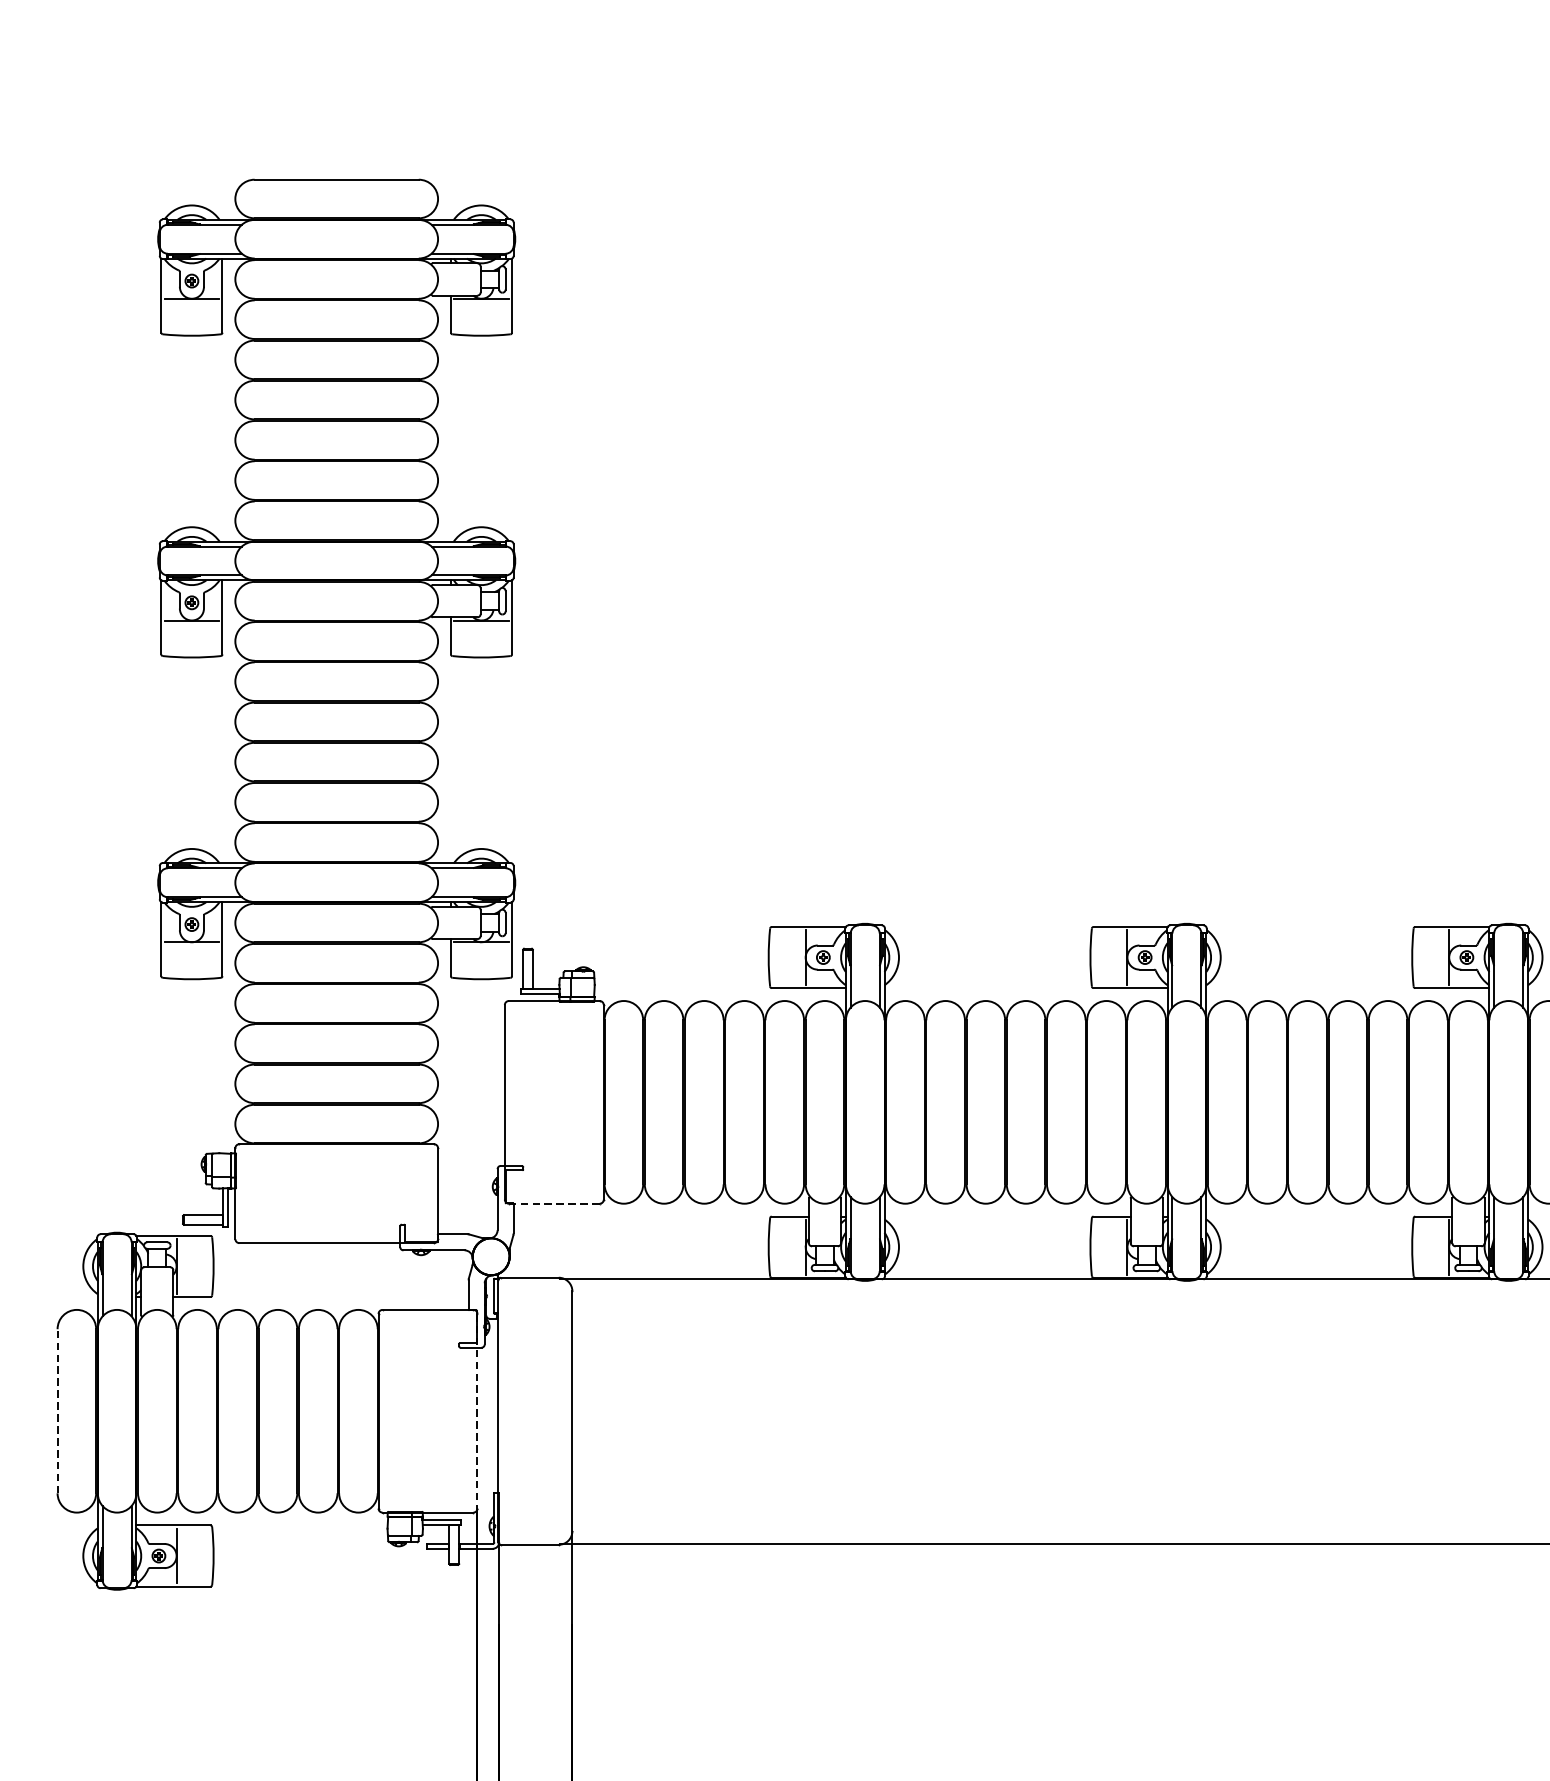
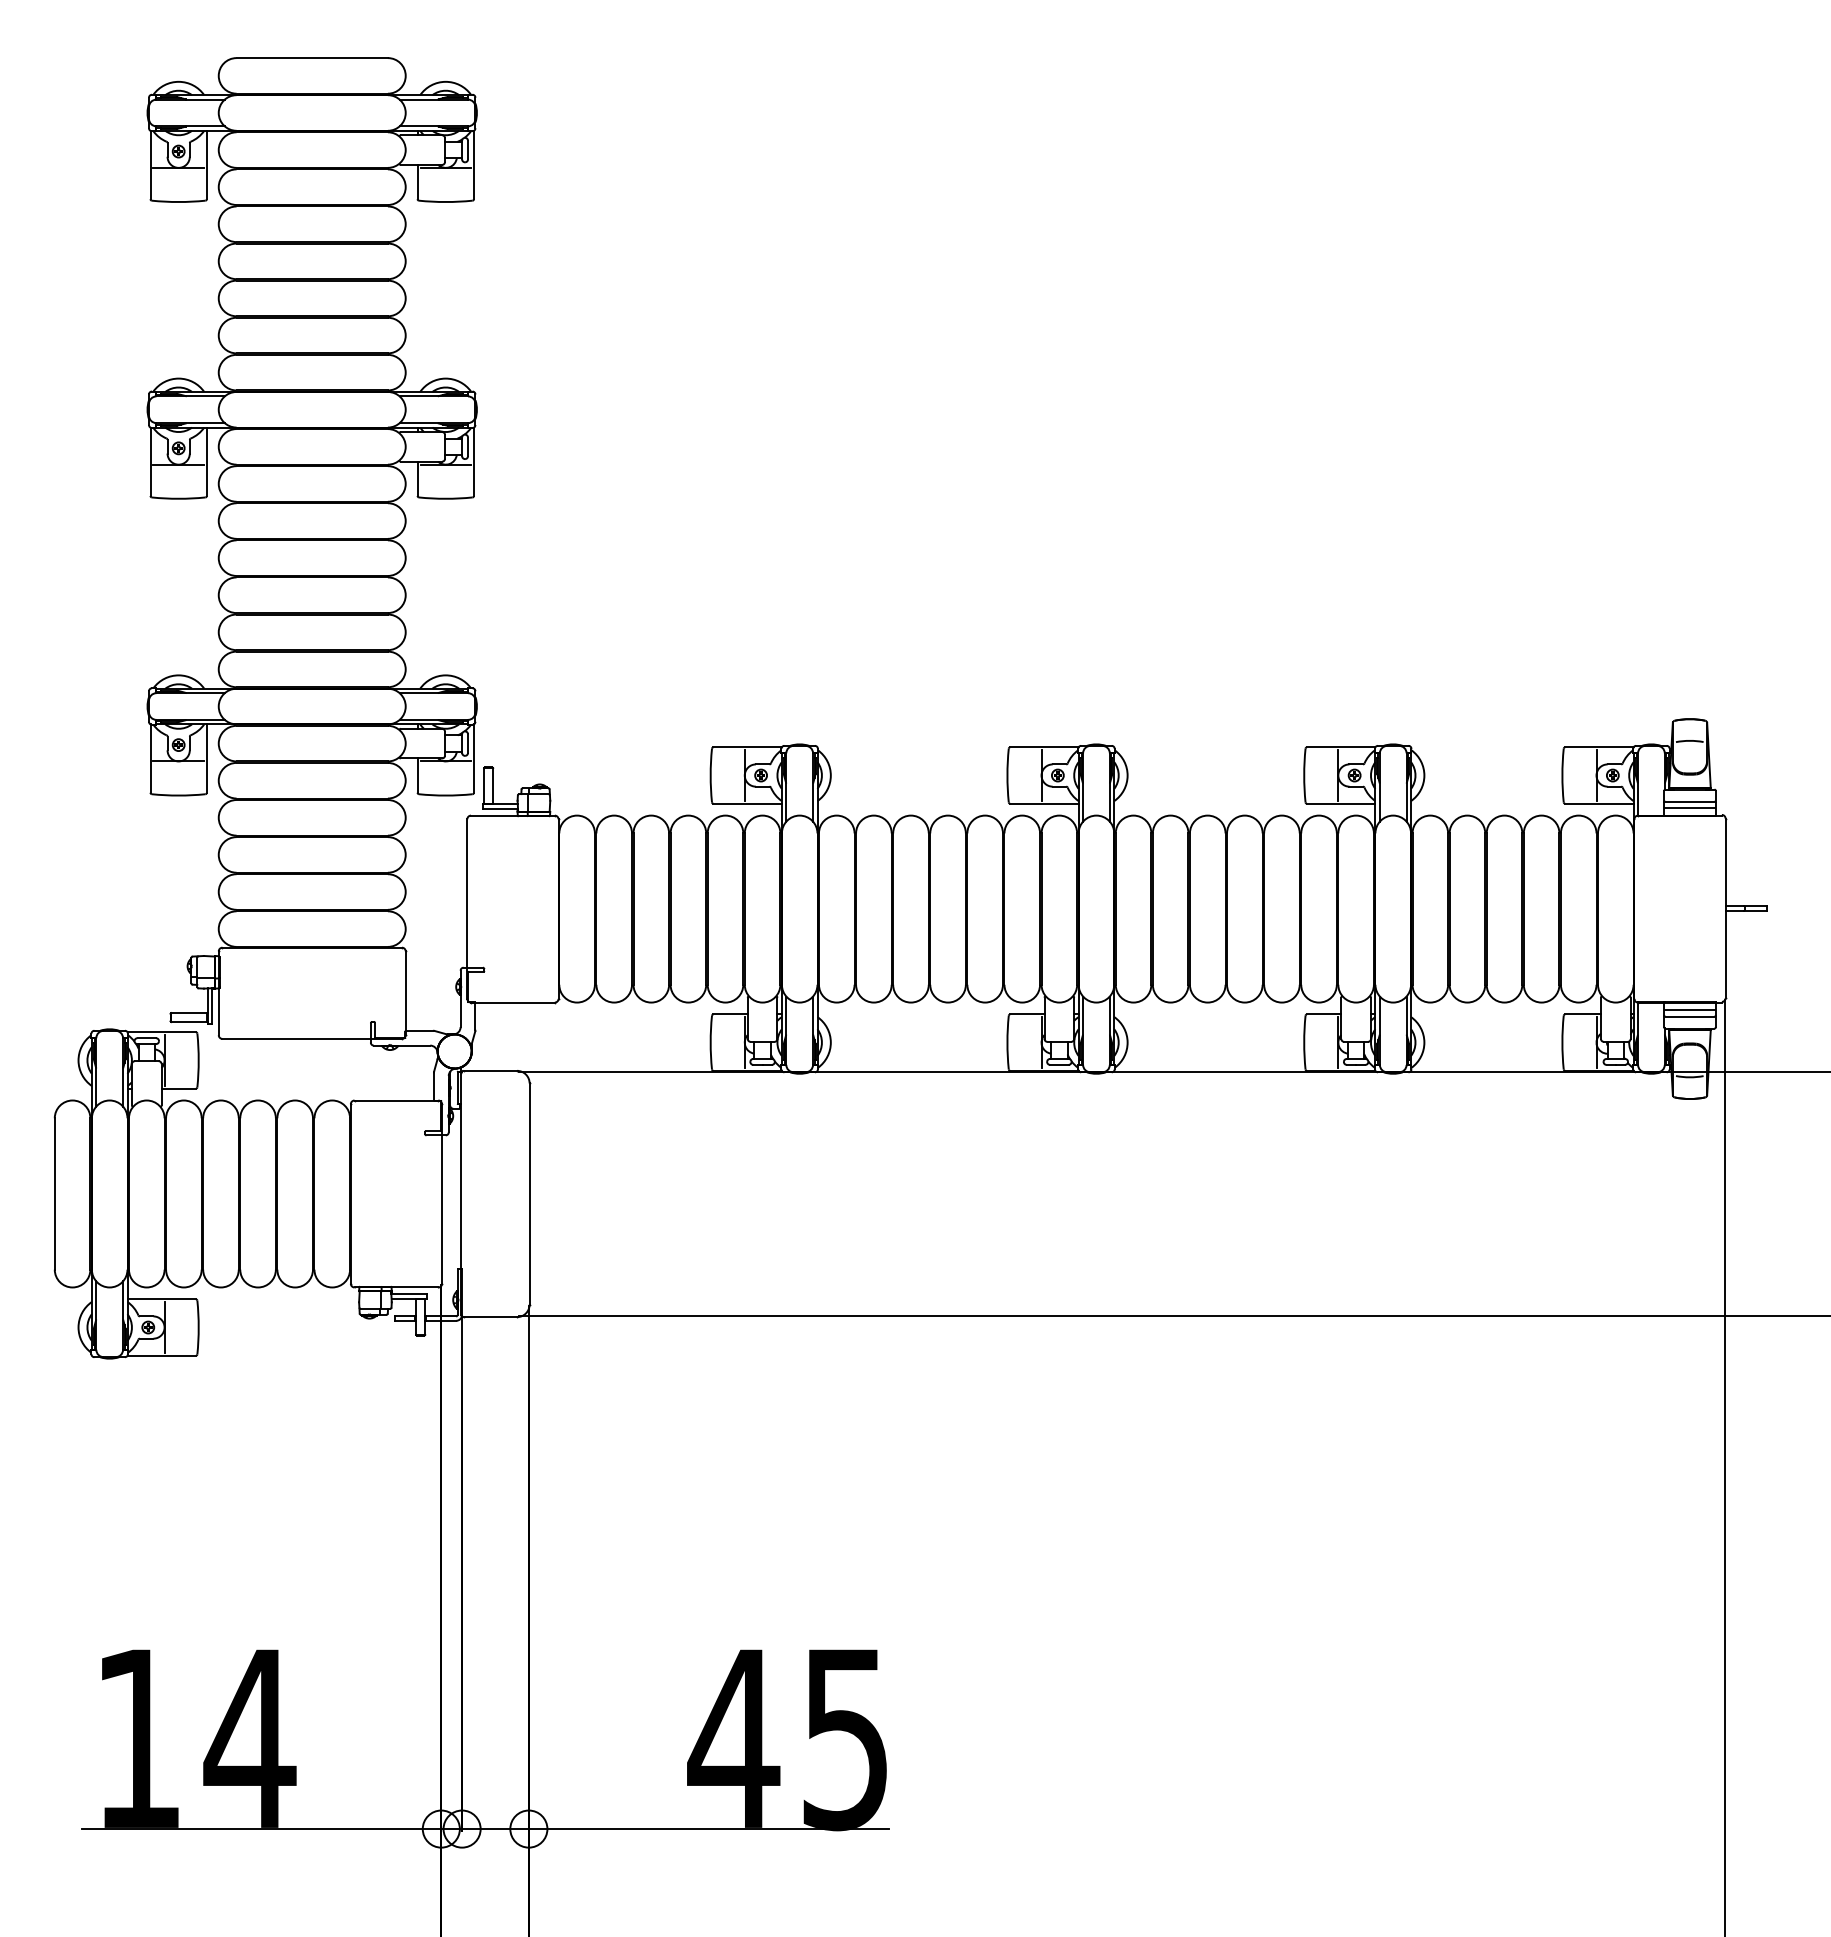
line: (553, 1203) -> (512, 1002), dashed -> solid
line: (57, 1410) -> (54, 1193), dashed -> solid
line: (477, 1411) -> (442, 1194), dashed -> solid

